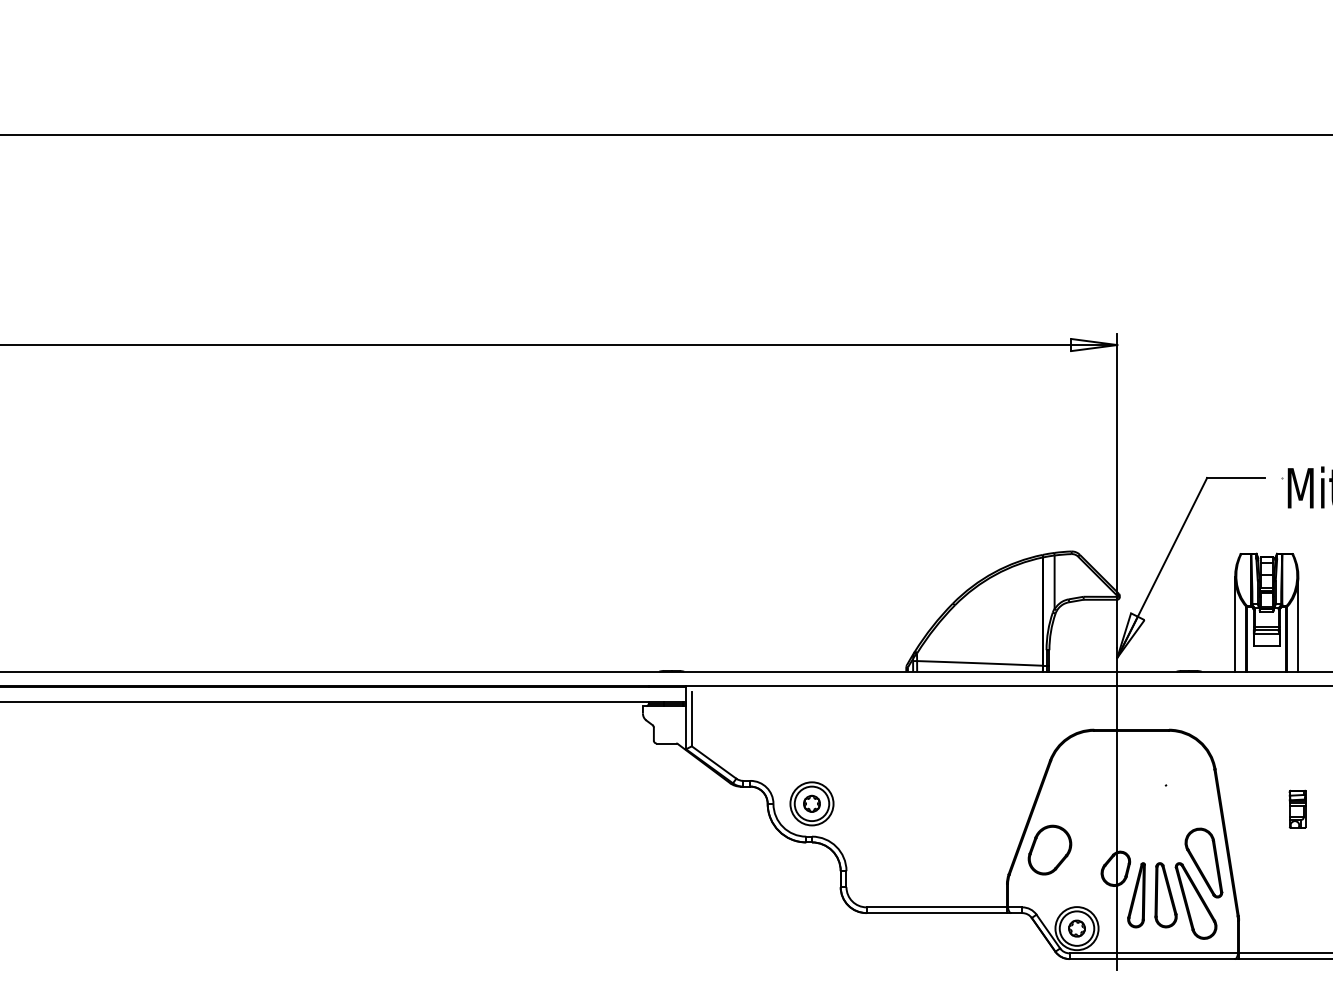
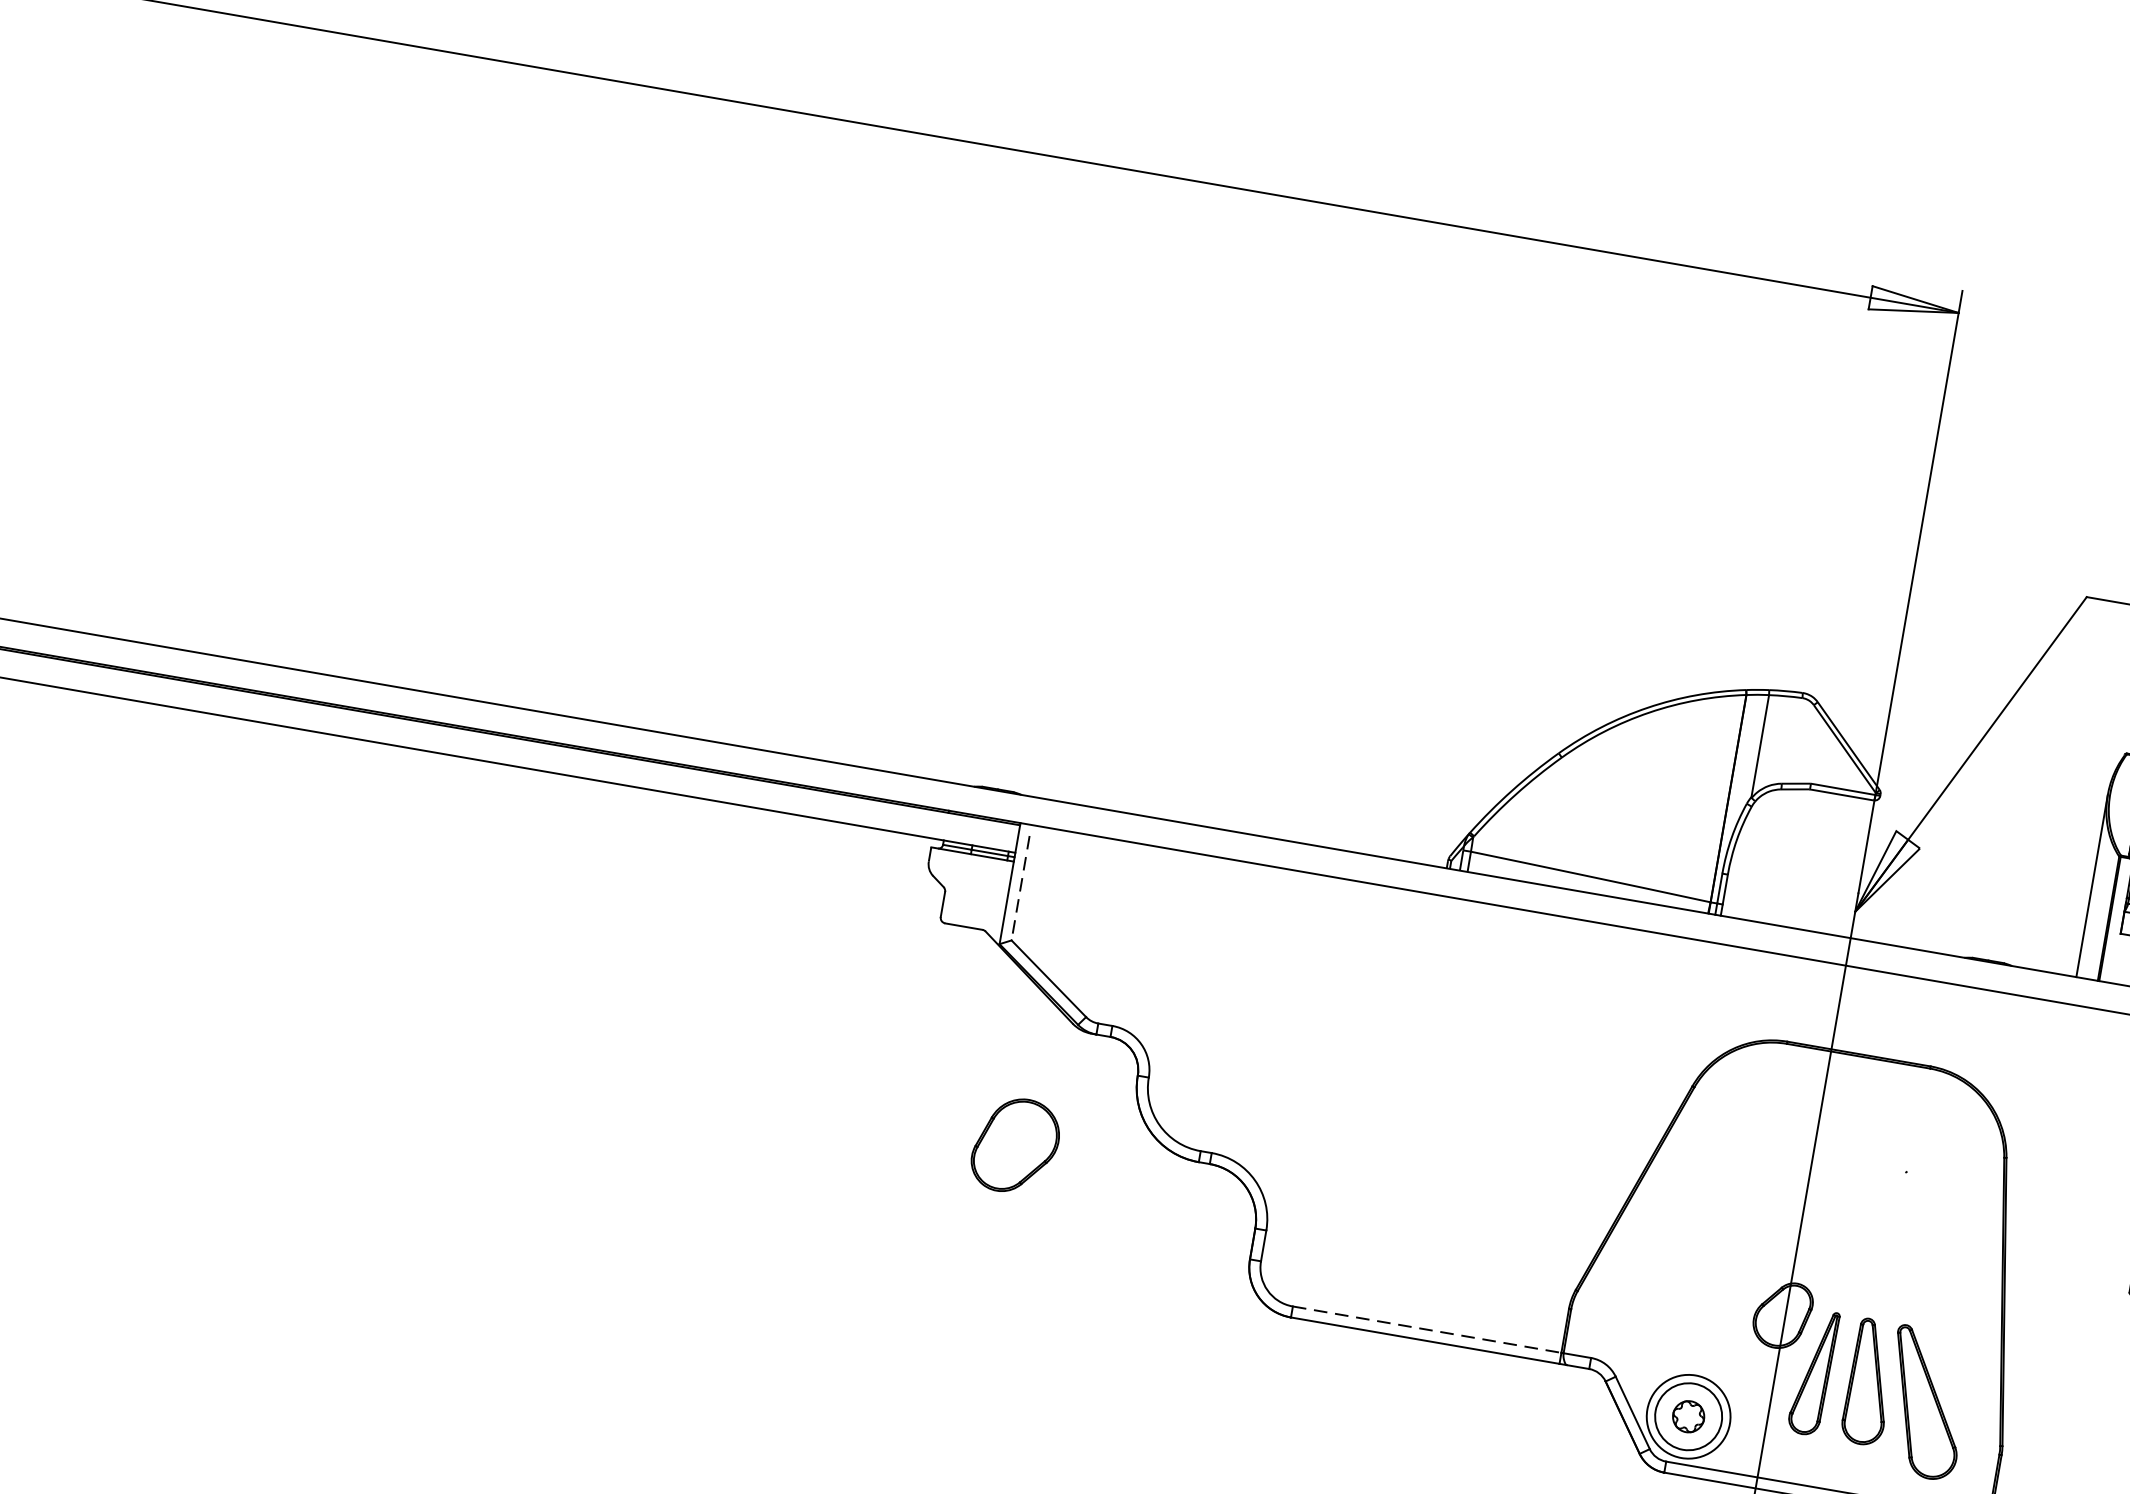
line: (691, 719) -> (1019, 888), solid -> dashed
part: (811, 803) -> (1221, 1089), removed
part: (1049, 849) -> (1015, 1144), moved
part: (1203, 862) -> (1952, 1331), removed
line: (937, 907) -> (1428, 1330), solid -> dashed

